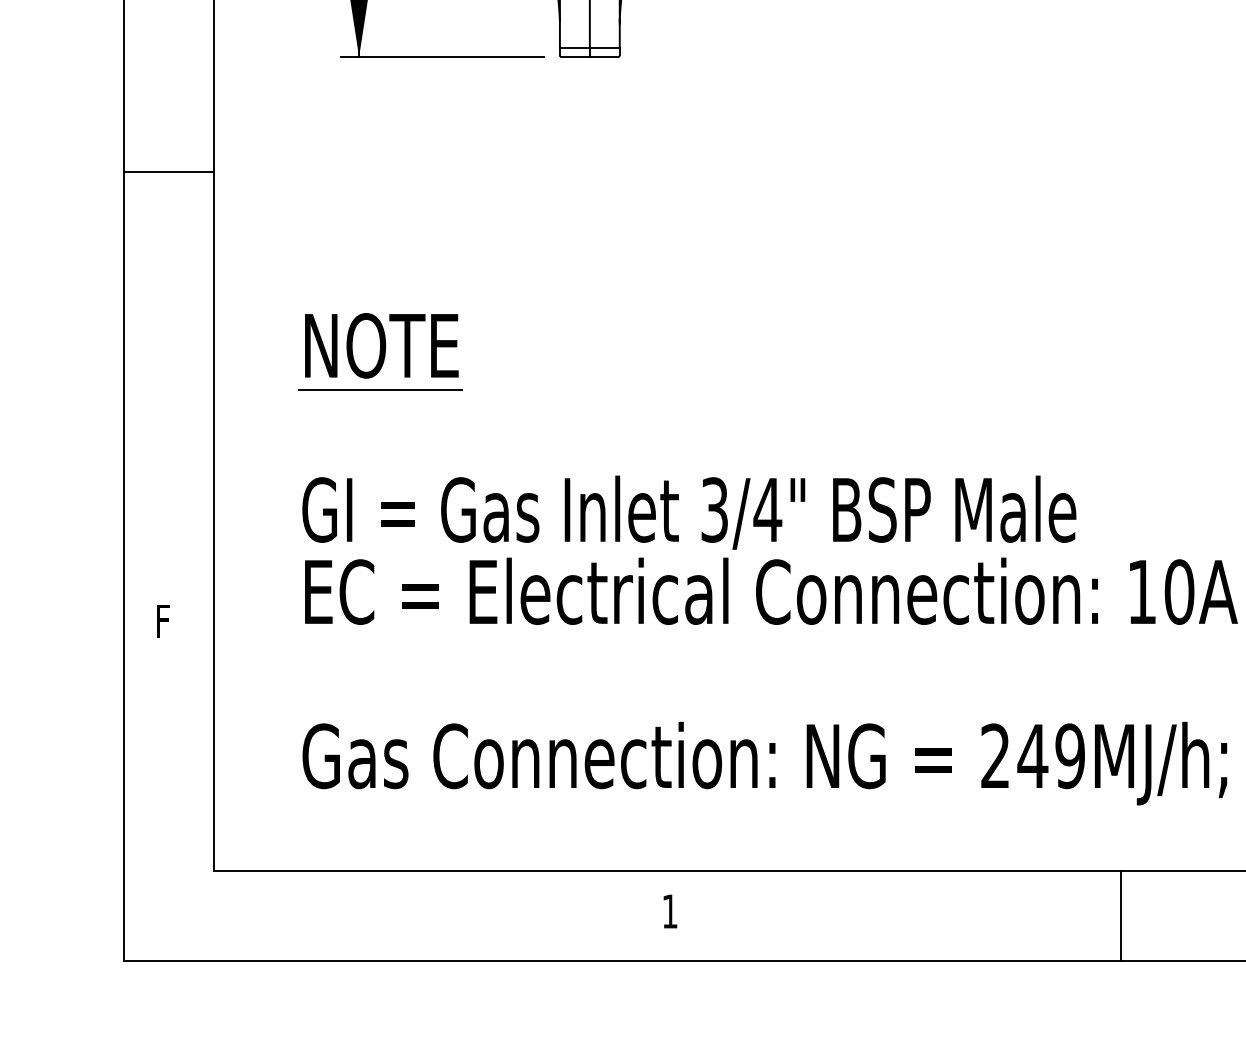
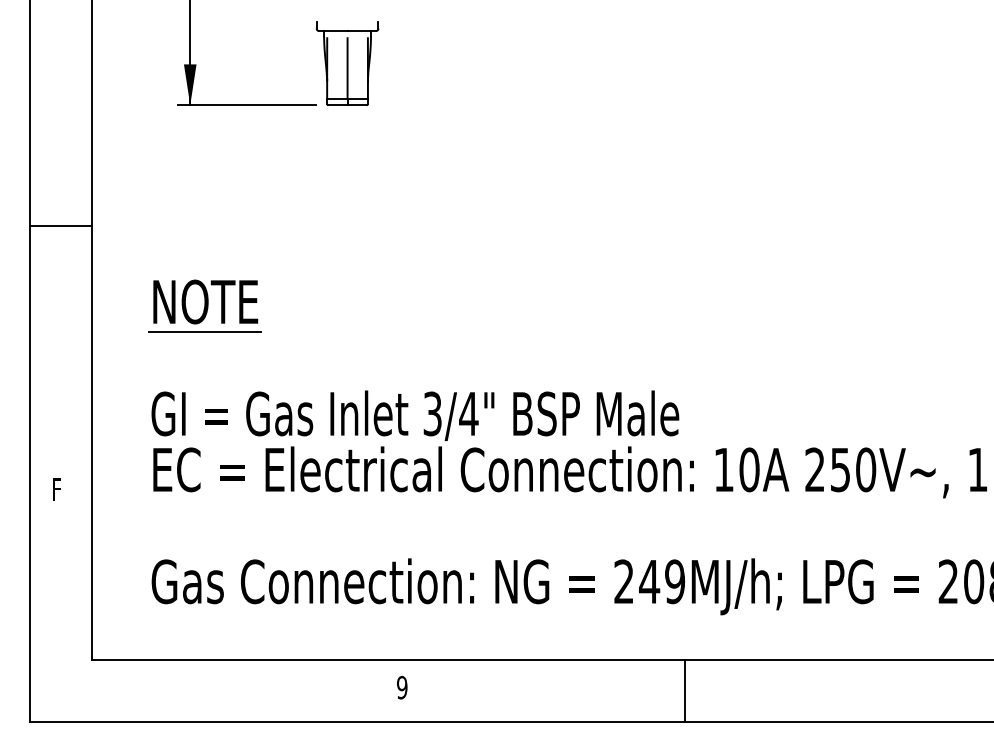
line: (168, 171) -> (60, 225), moved
text: (670, 911) -> (402, 687), 1 -> 9
line: (1120, 915) -> (684, 690), moved

